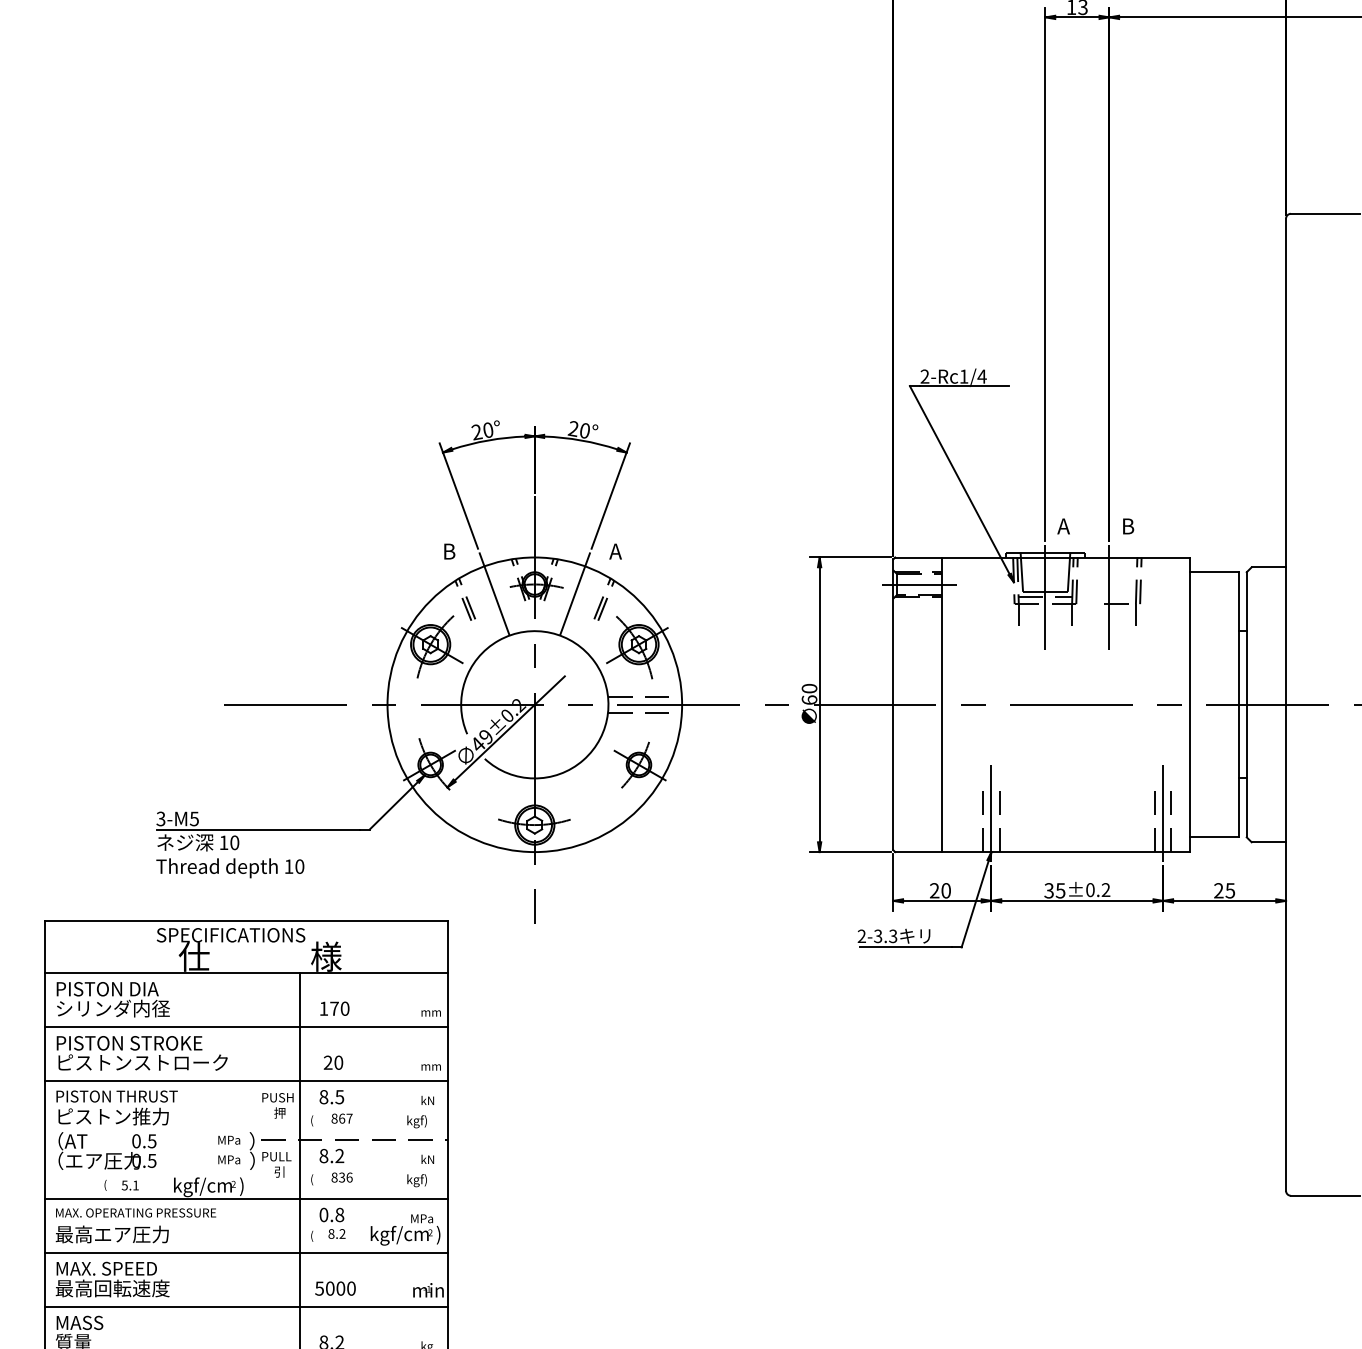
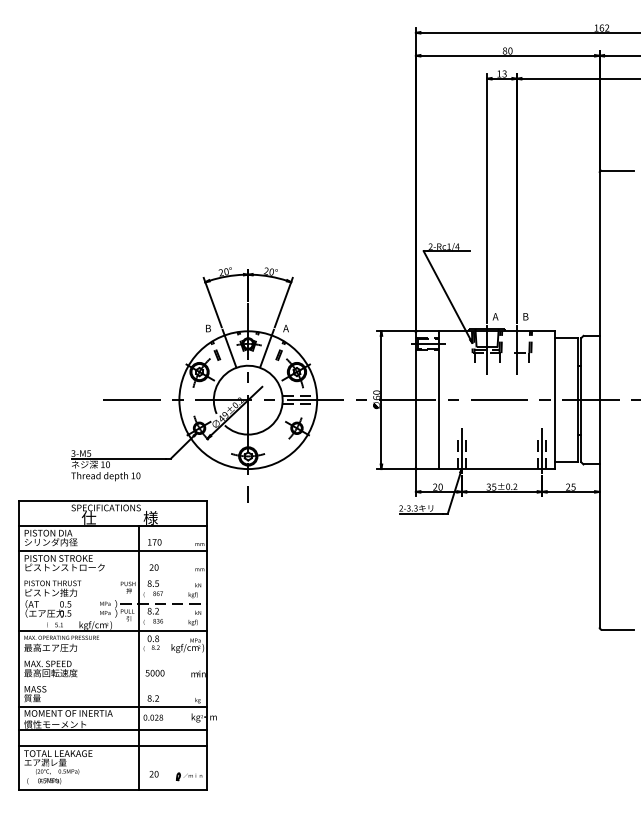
line: (246, 1081) -> (113, 576), removed
line: (246, 1252) -> (113, 656), removed
line: (246, 1306) -> (113, 681), removed

